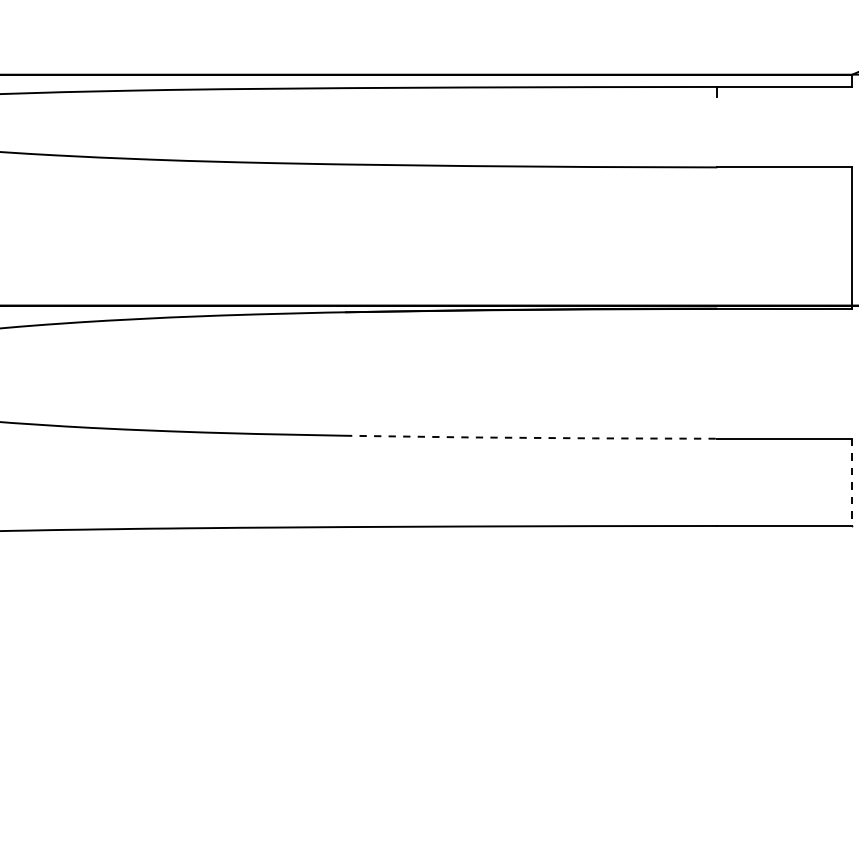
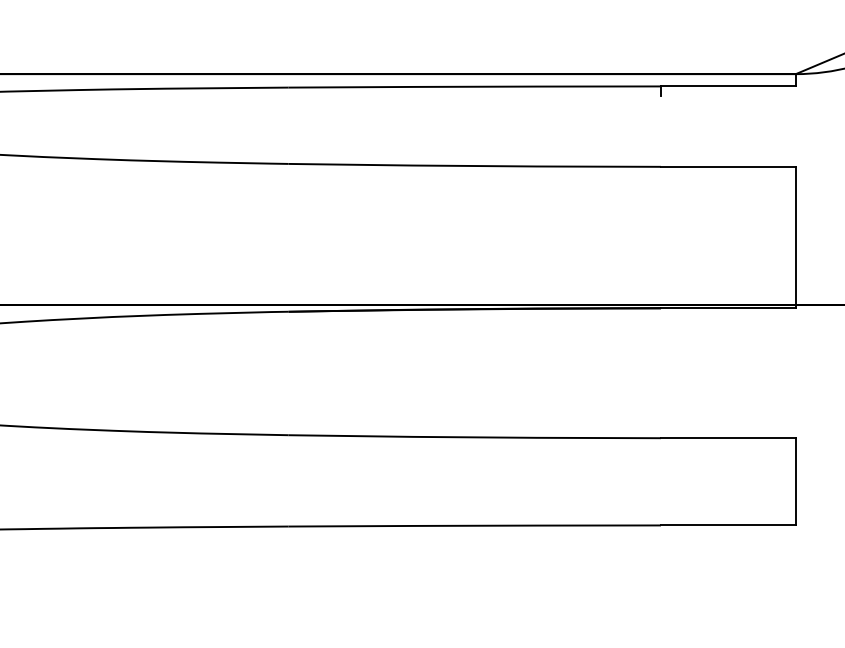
line: (531, 437) -> (475, 436), dashed -> solid
line: (852, 482) -> (796, 481), dashed -> solid

